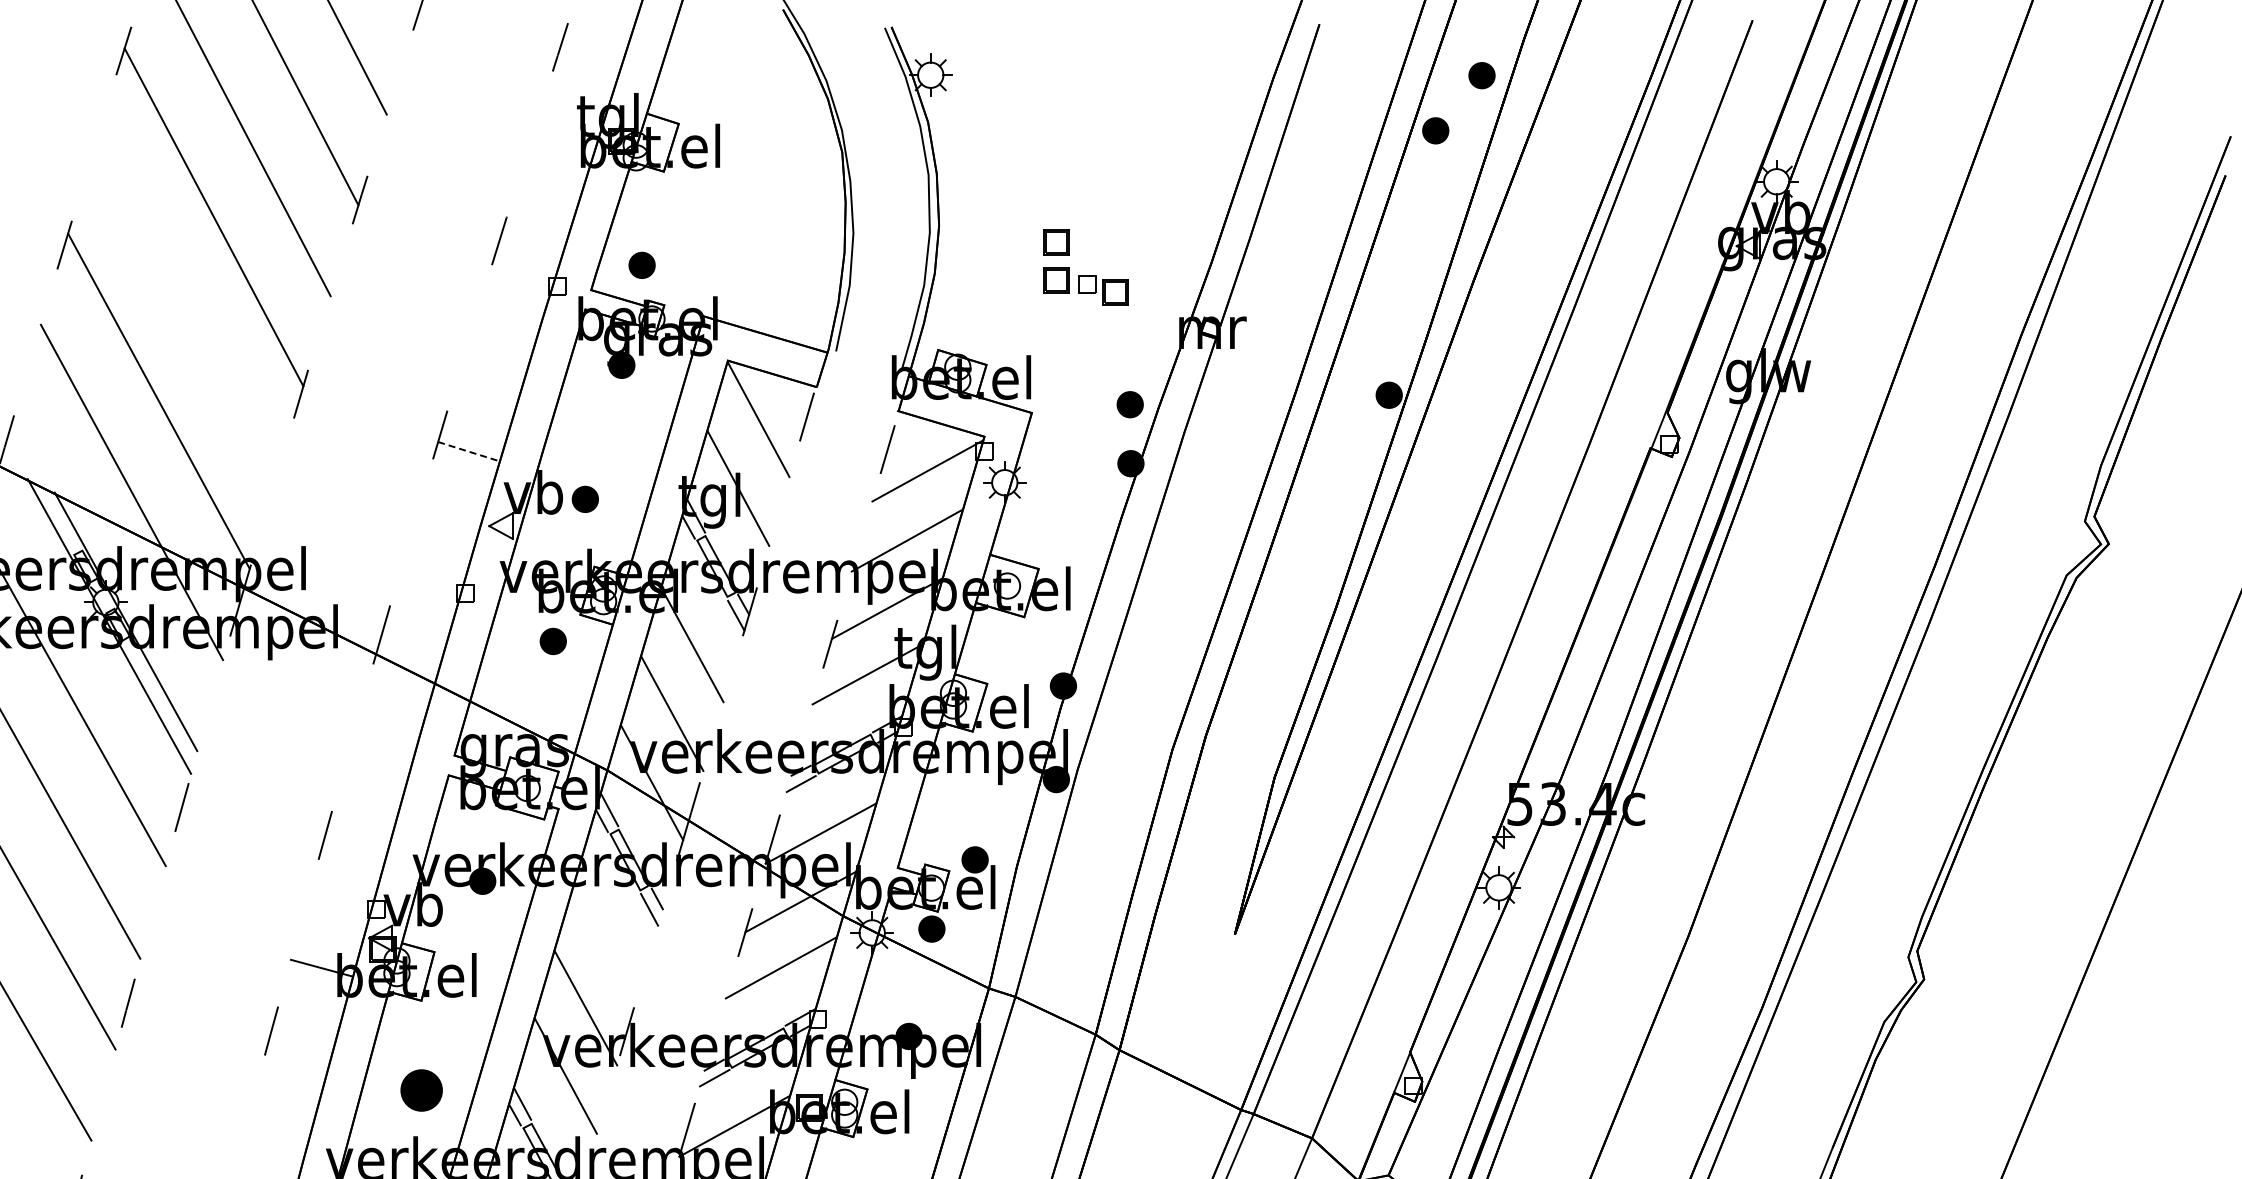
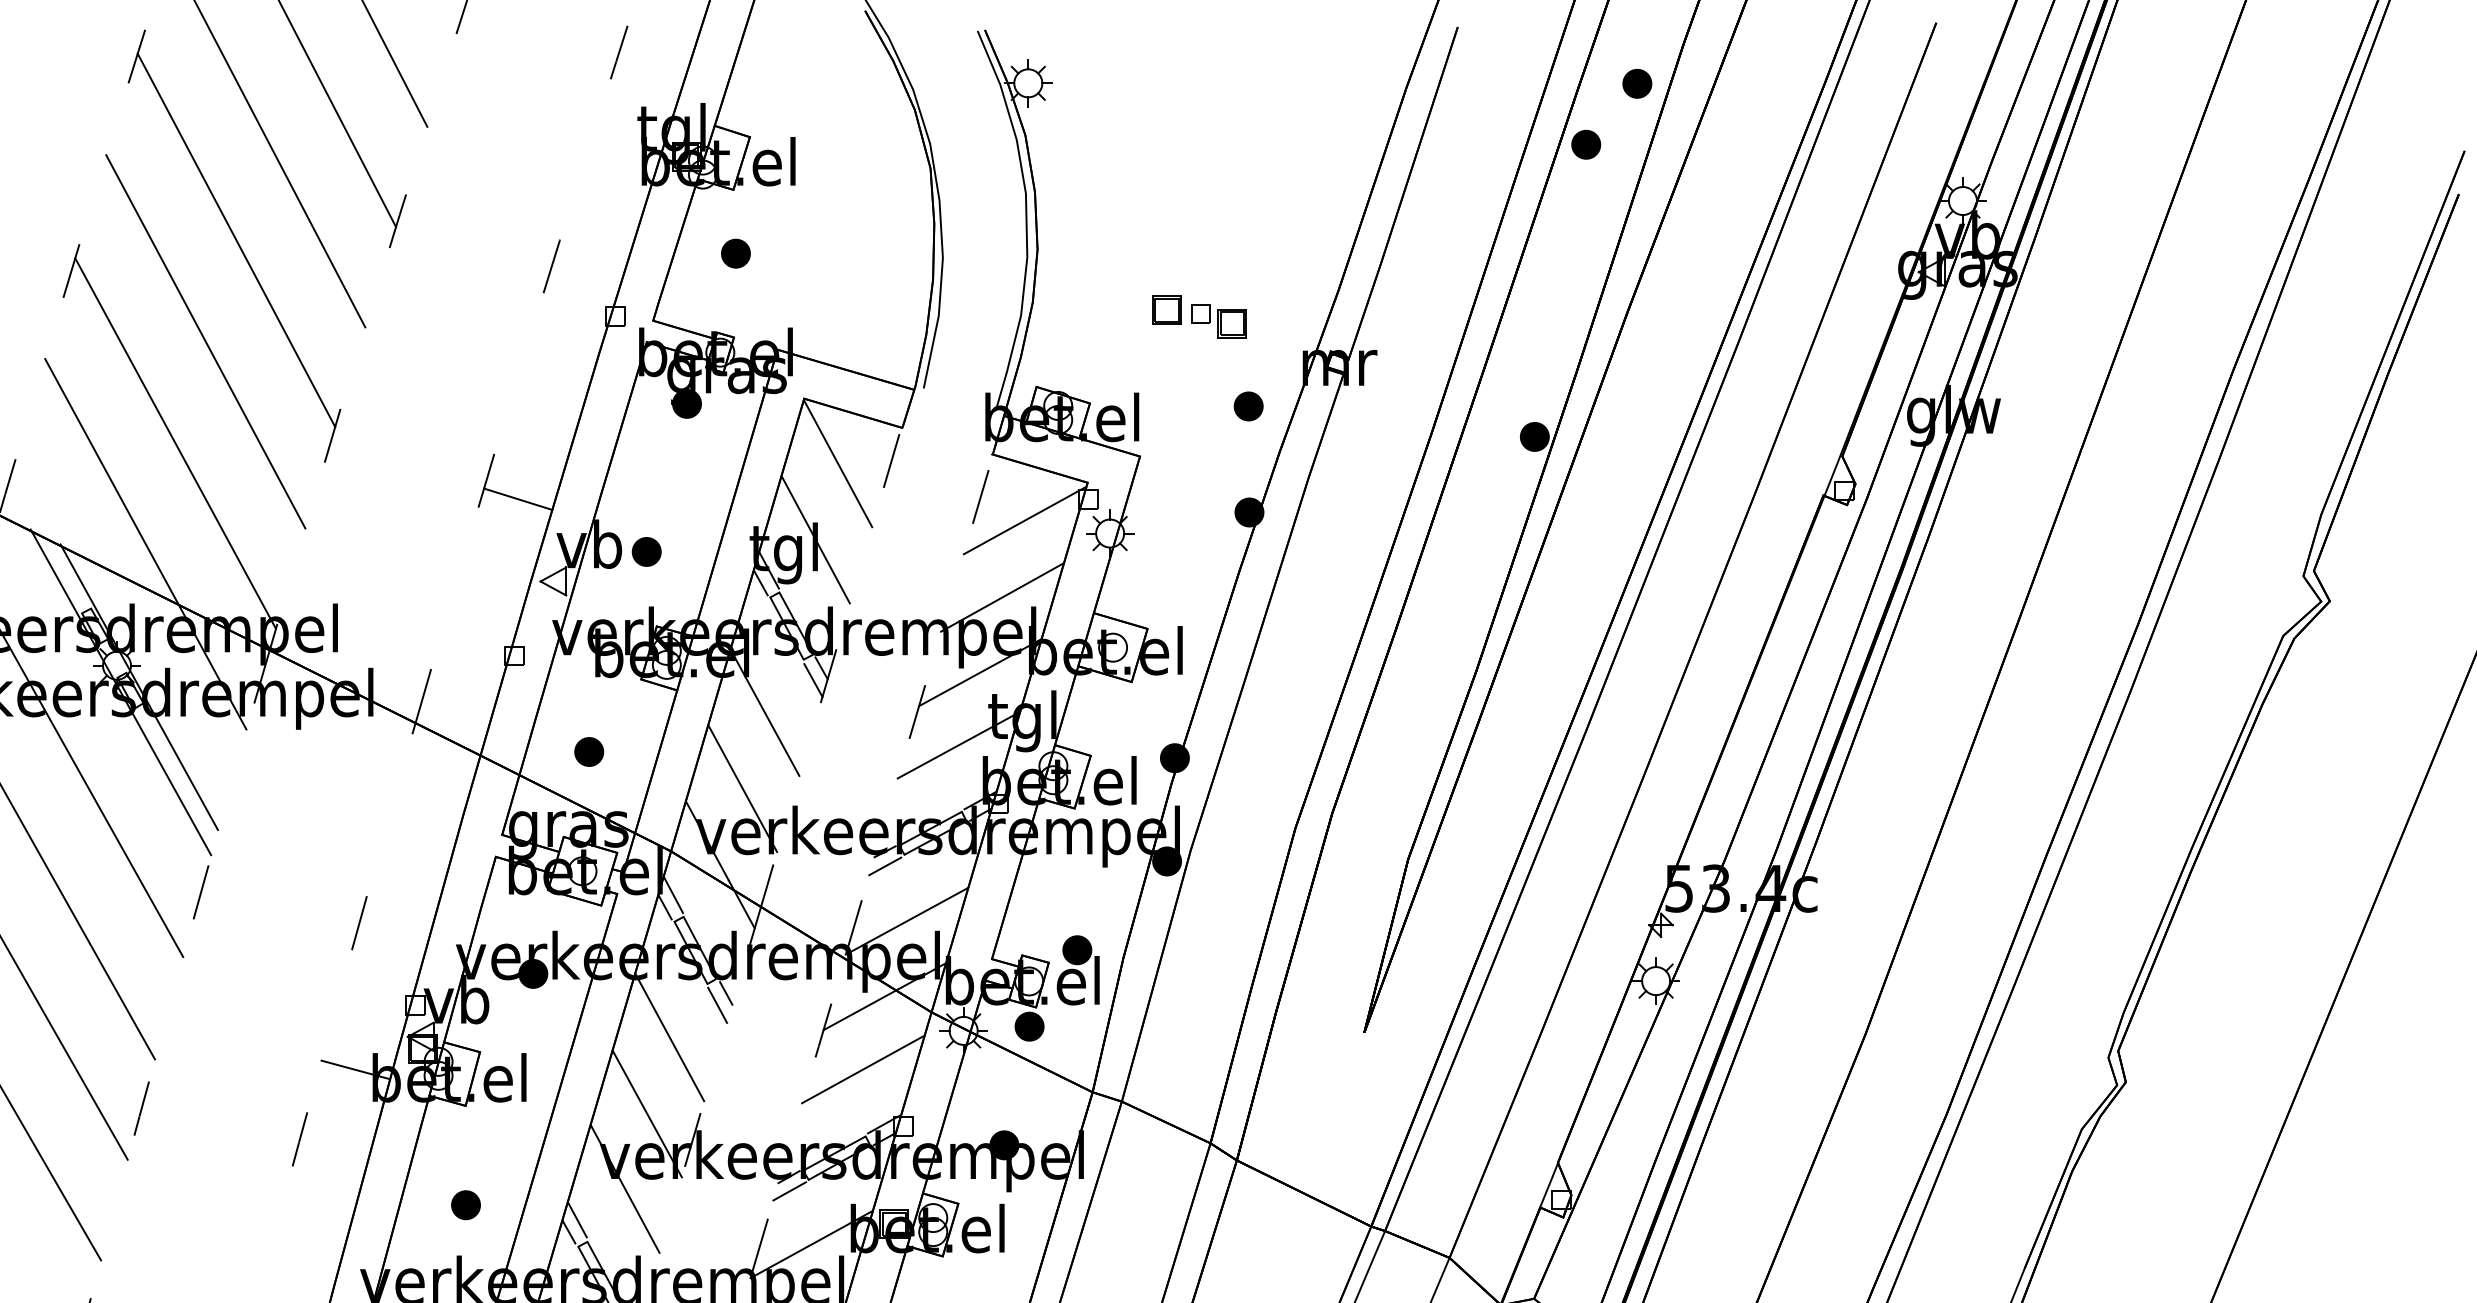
part: (1056, 242) -> (1167, 268), removed
part: (641, 264) -> (735, 252), moved
line: (186, 309) -> (206, 342), added
part: (1129, 404) -> (1247, 406), moved
line: (469, 451) -> (518, 499), dashed -> solid
part: (552, 640) -> (588, 750), moved
line: (606, 939) -> (670, 1038), added
part: (421, 1090) -> (465, 1205), size x0.62

